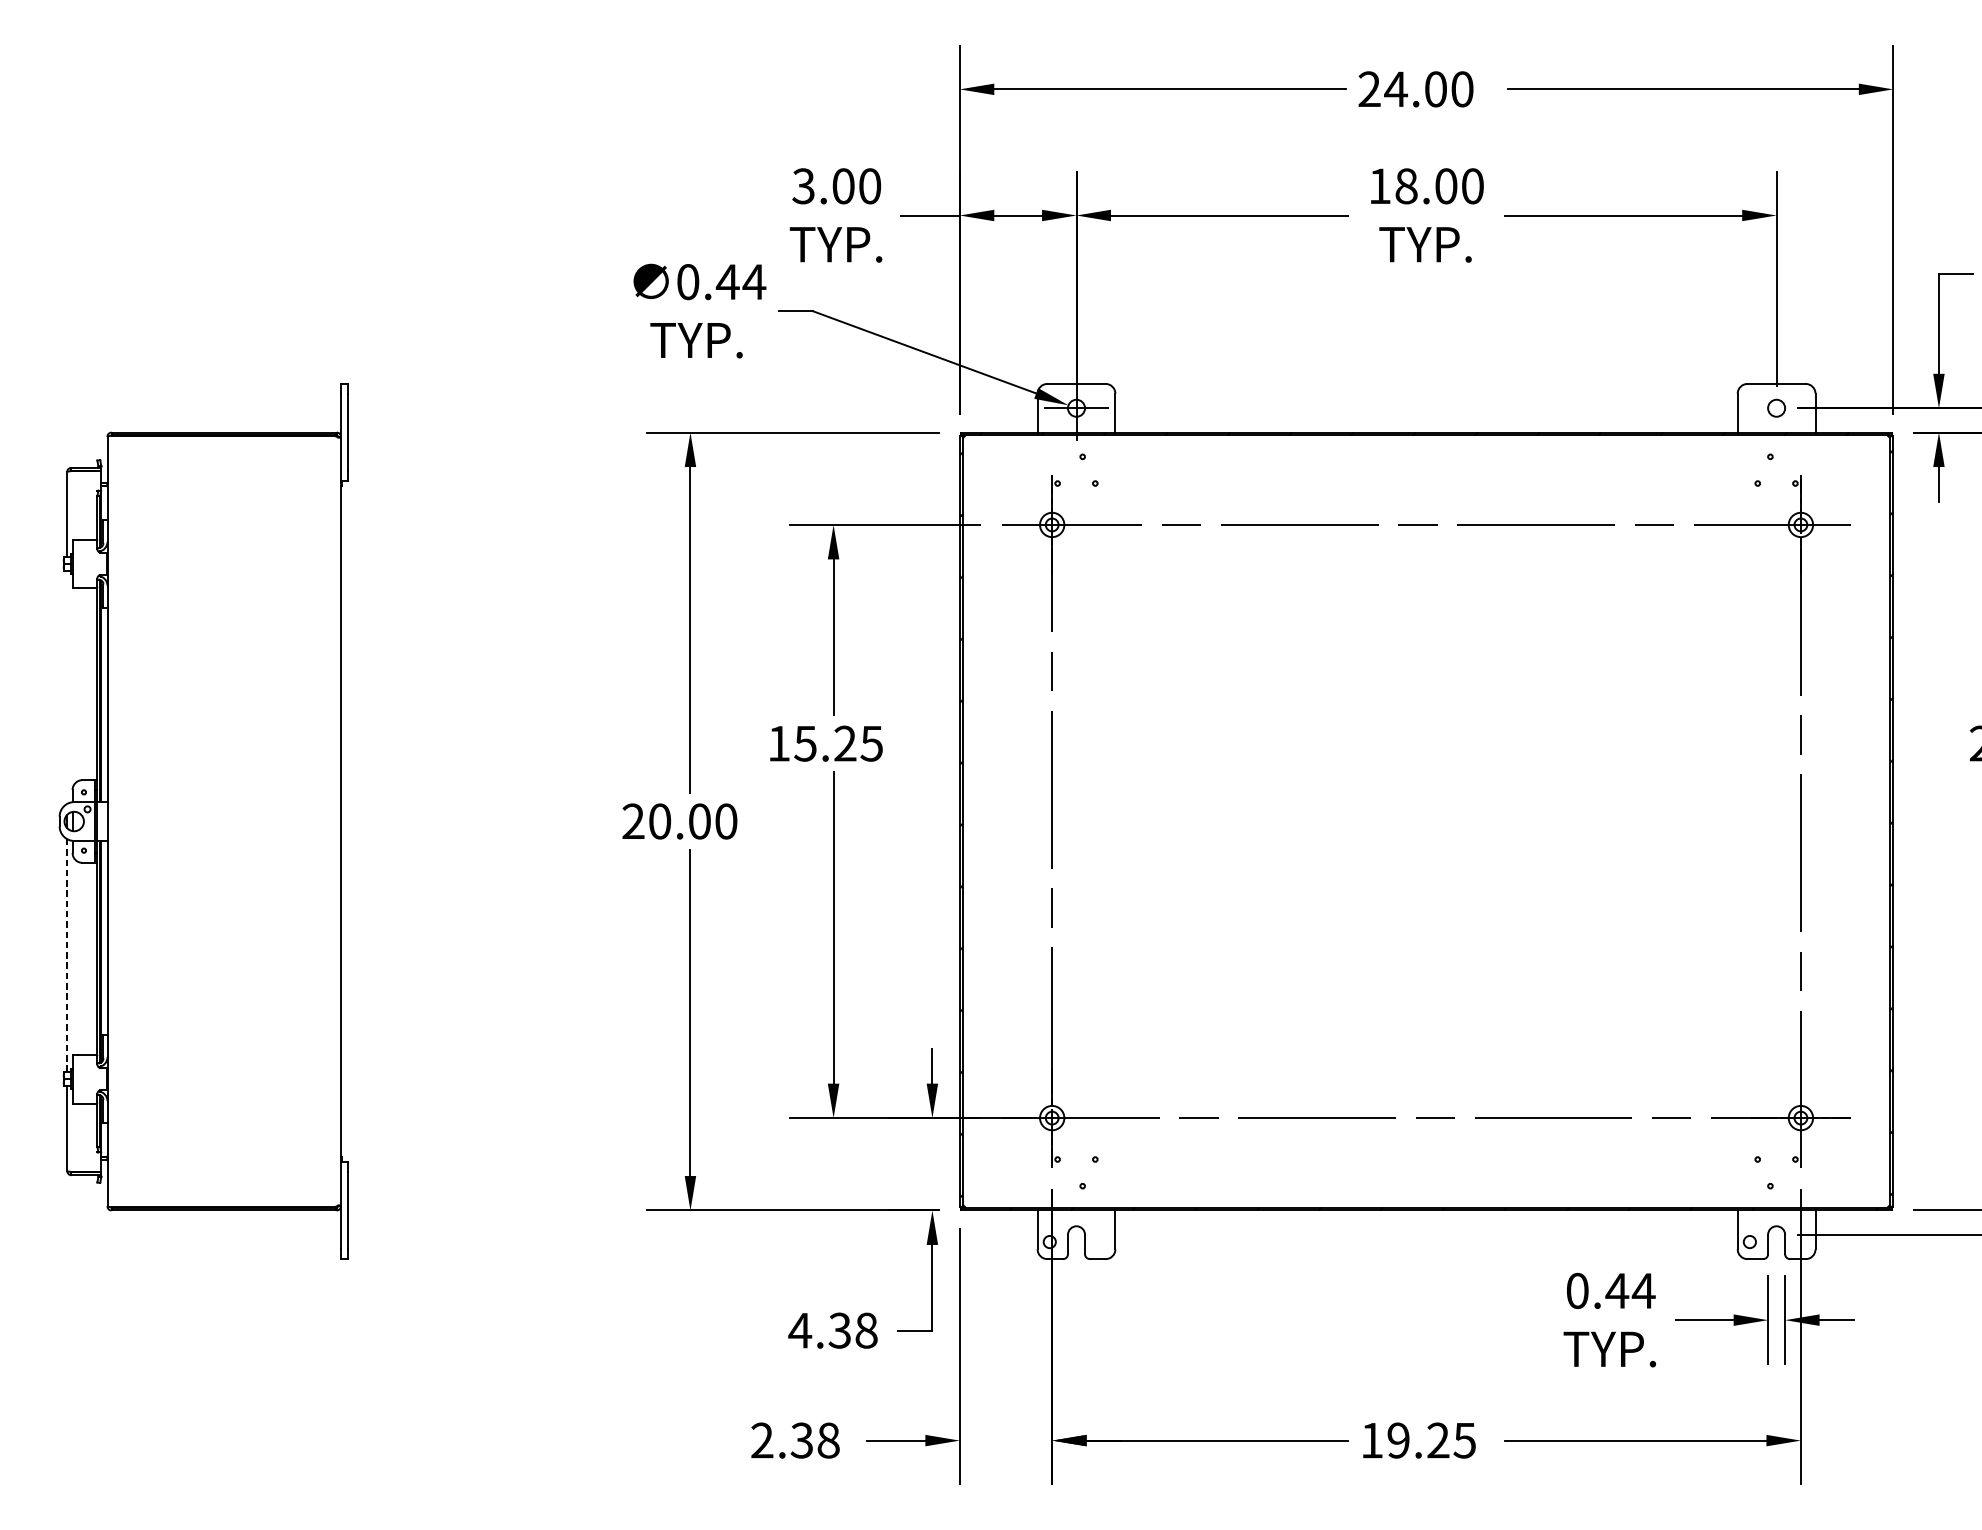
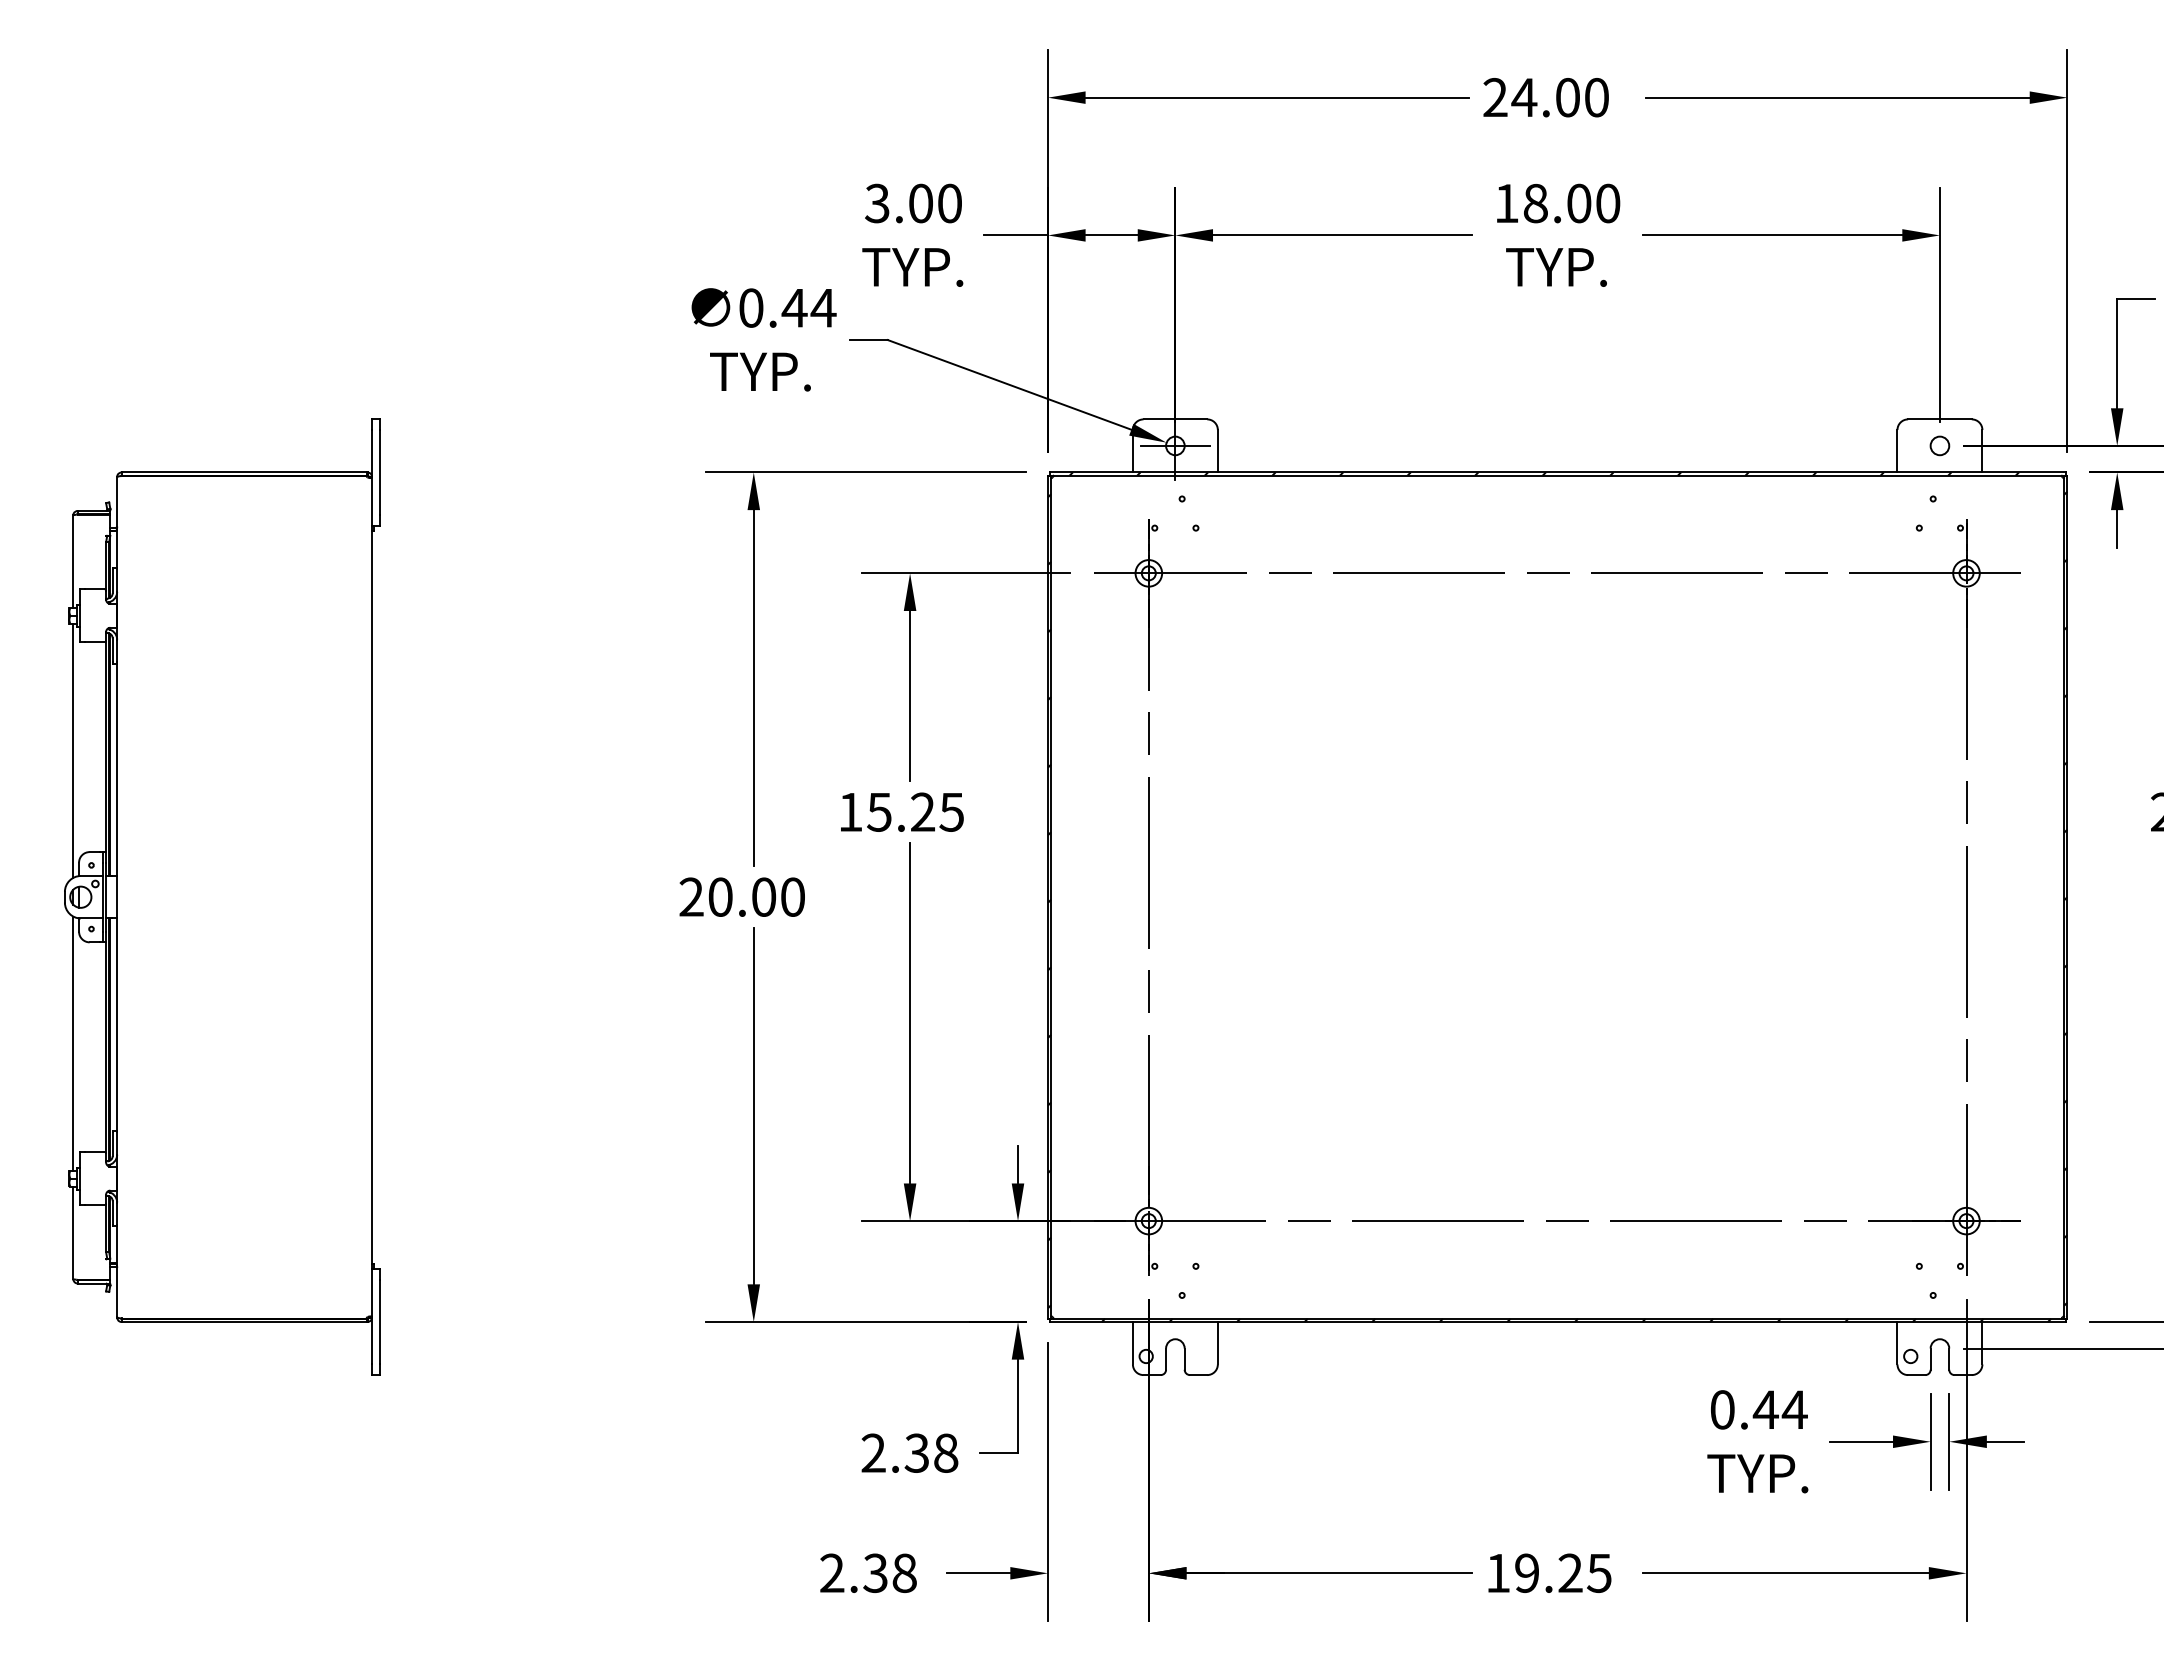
line: (67, 687) -> (73, 750), added
line: (67, 955) -> (73, 1043), dashed -> solid
text: (800, 1329) -> (873, 1452), 4.38 -> 2.38

